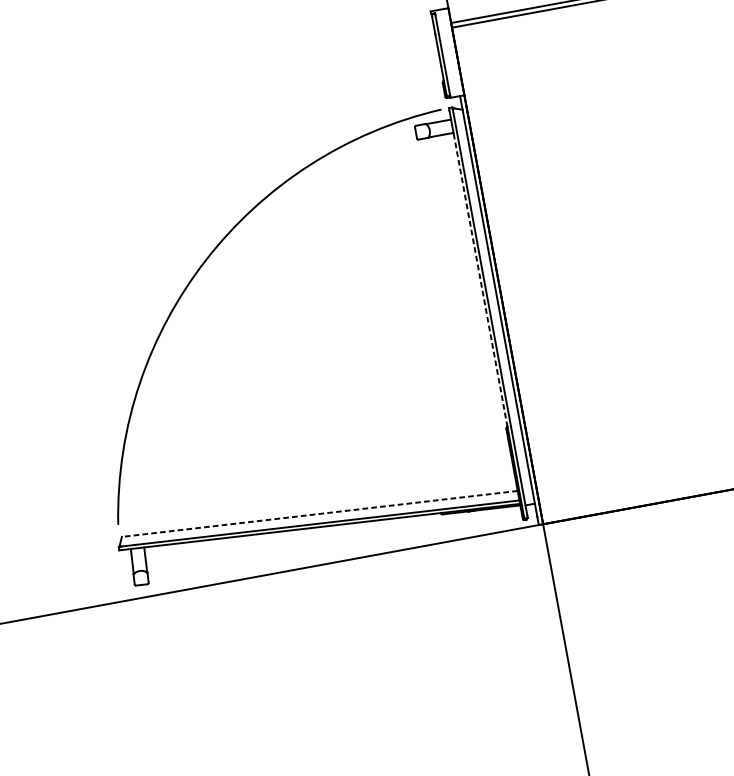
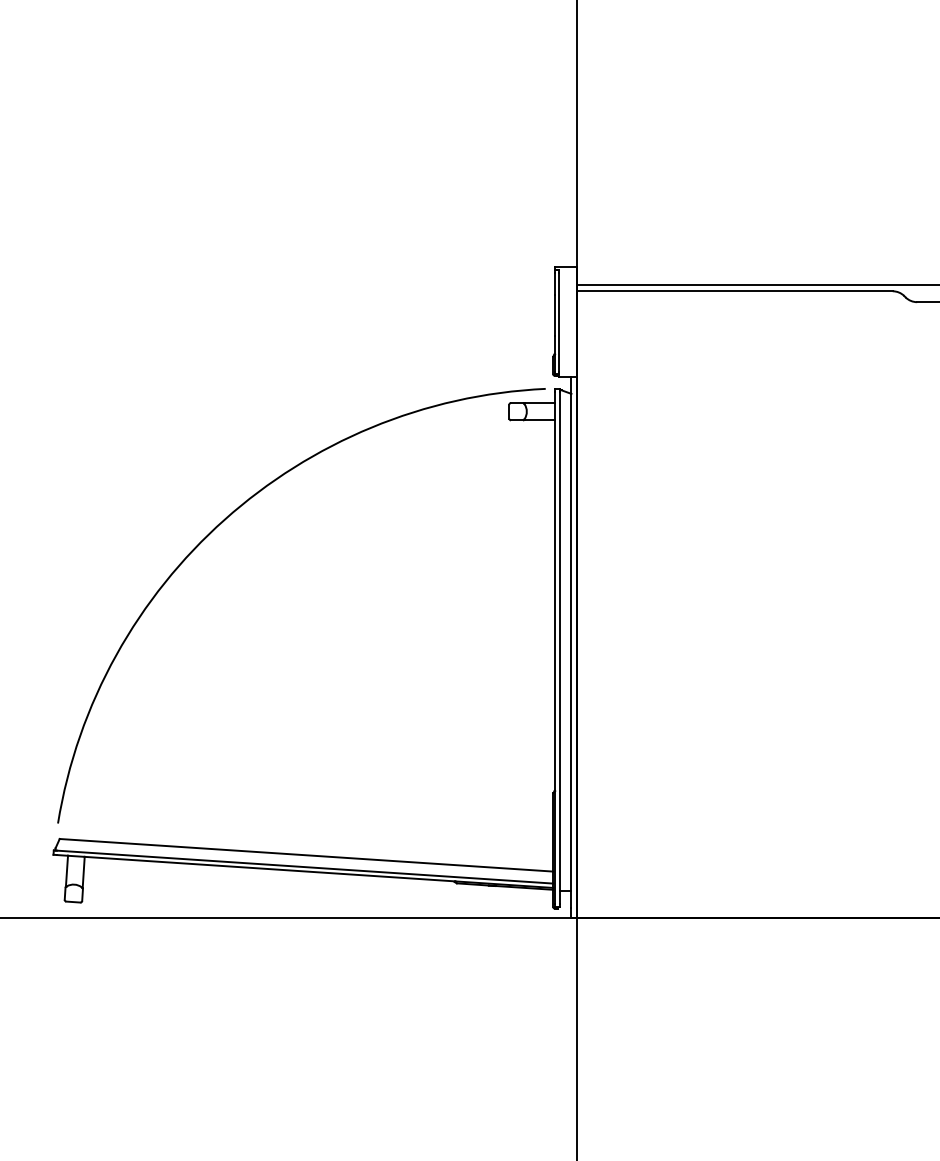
line: (480, 279) -> (555, 605), dashed -> solid
line: (319, 514) -> (306, 855), dashed -> solid

